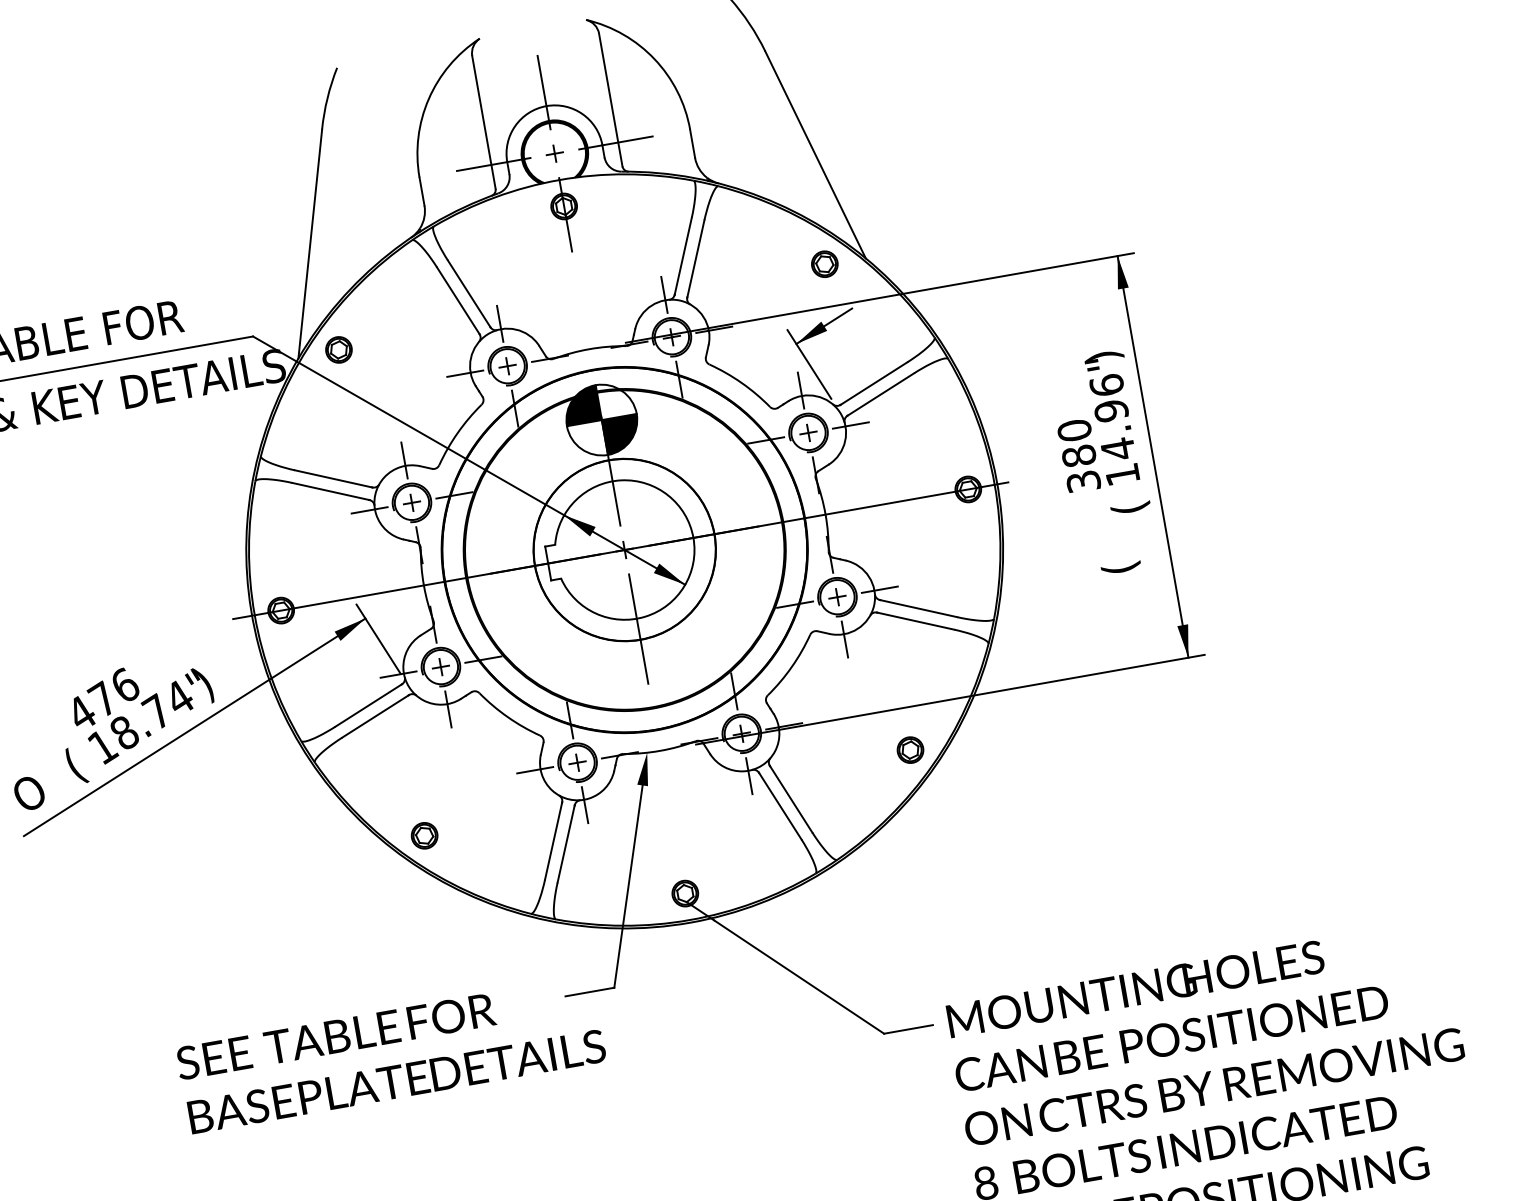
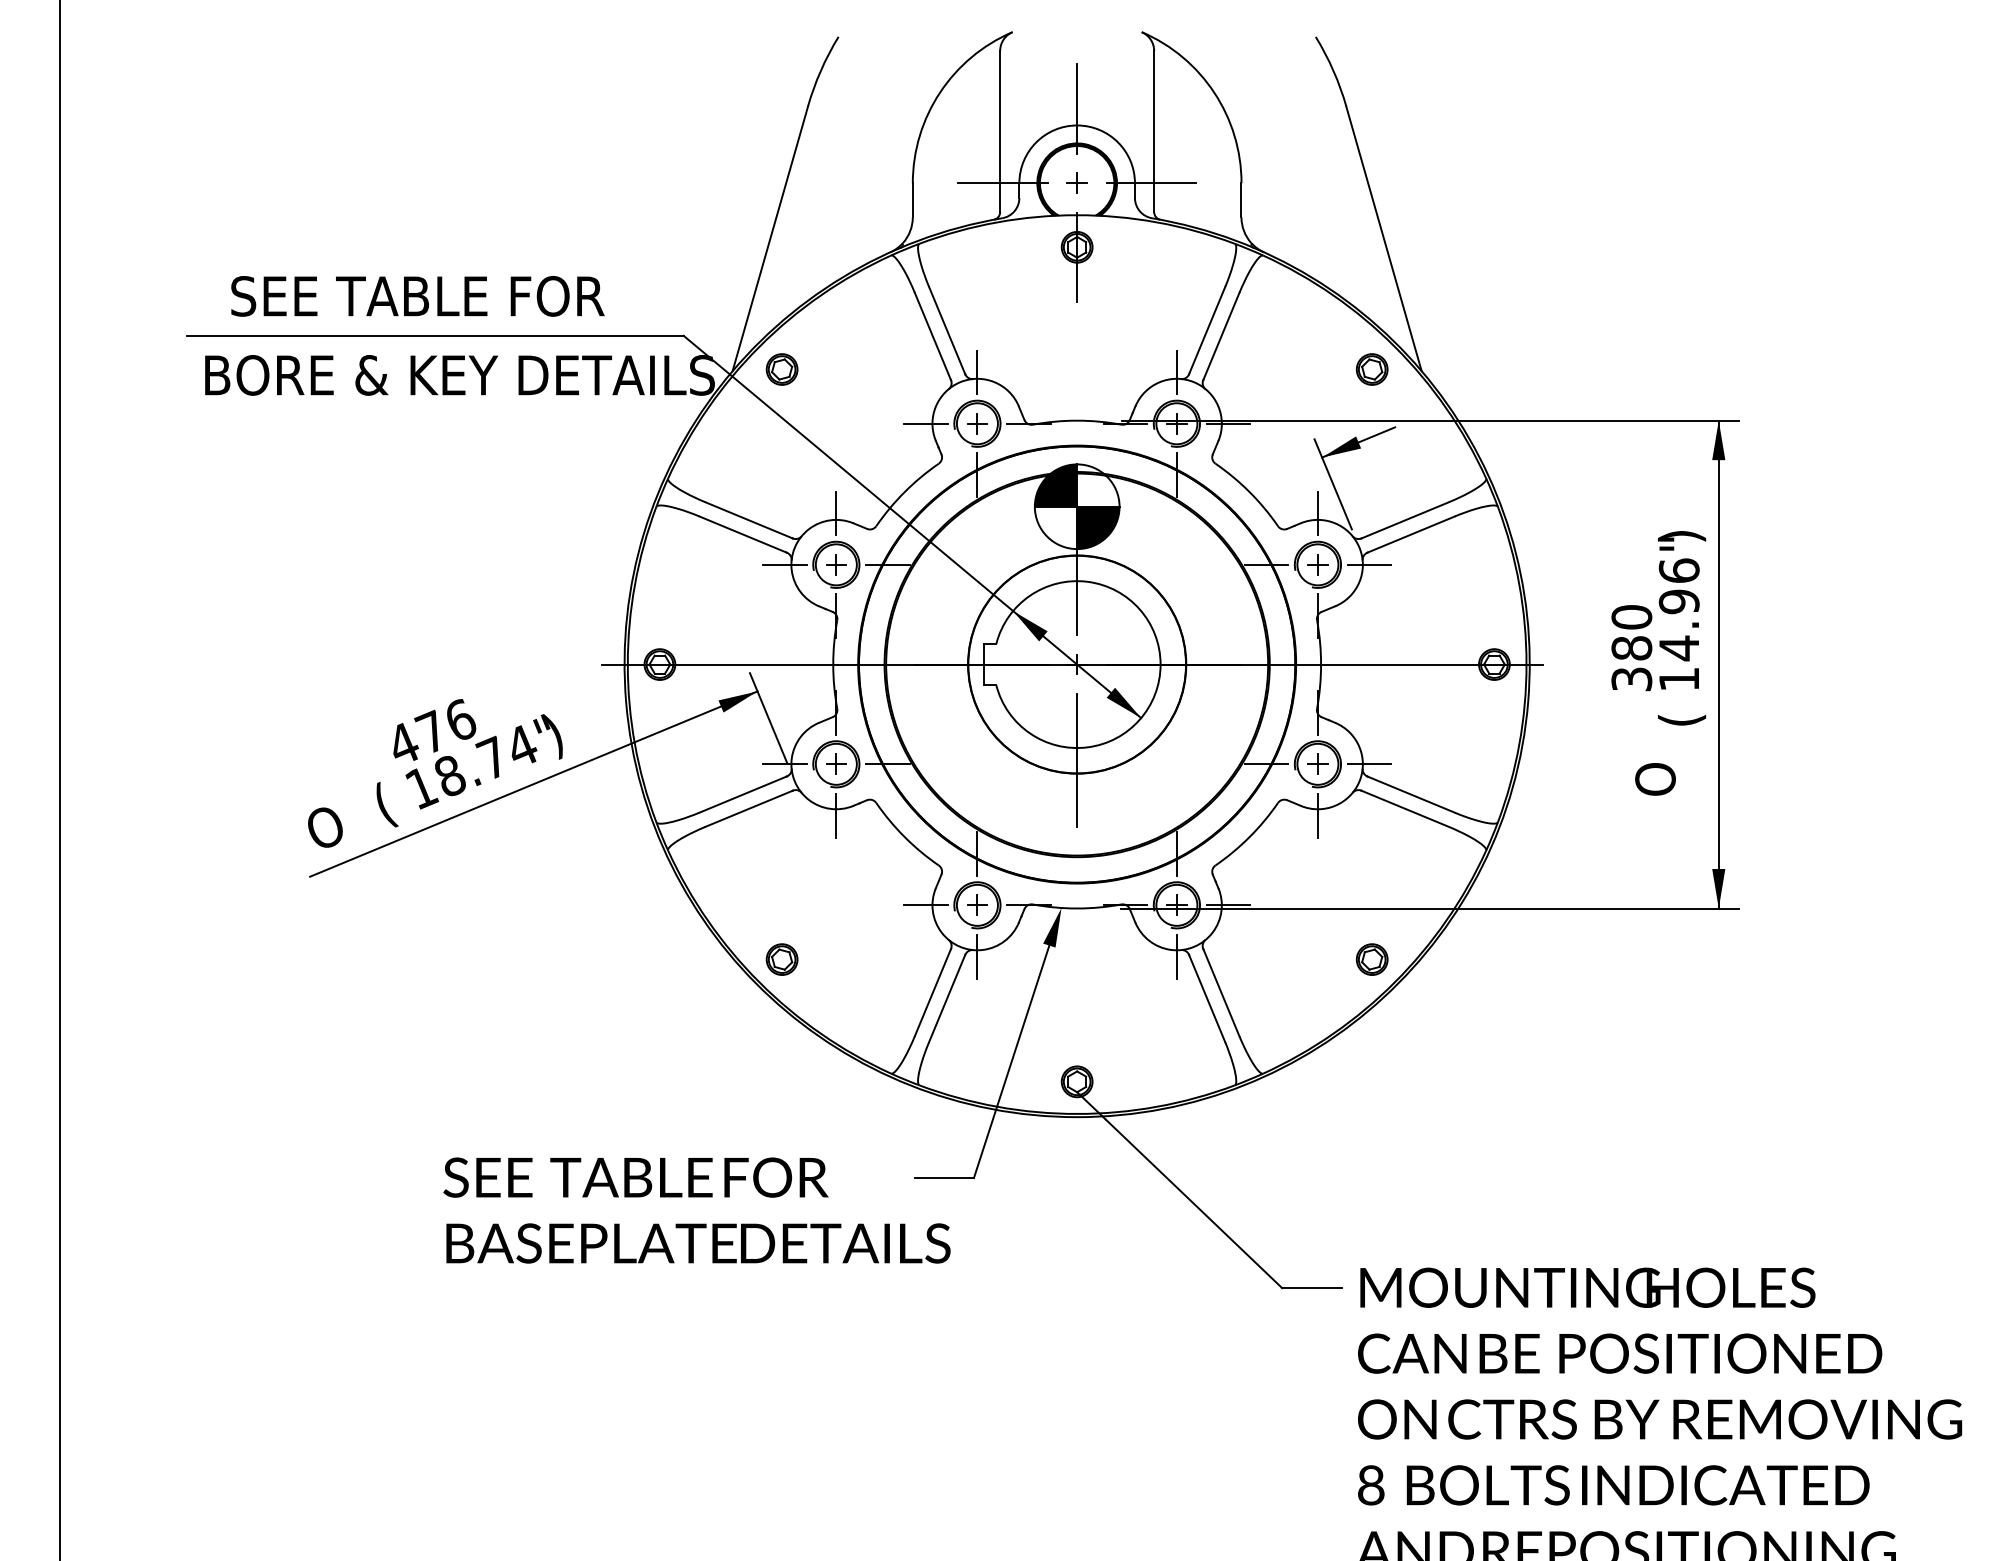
text: (1120, 560) -> (1658, 779), ( -> O

